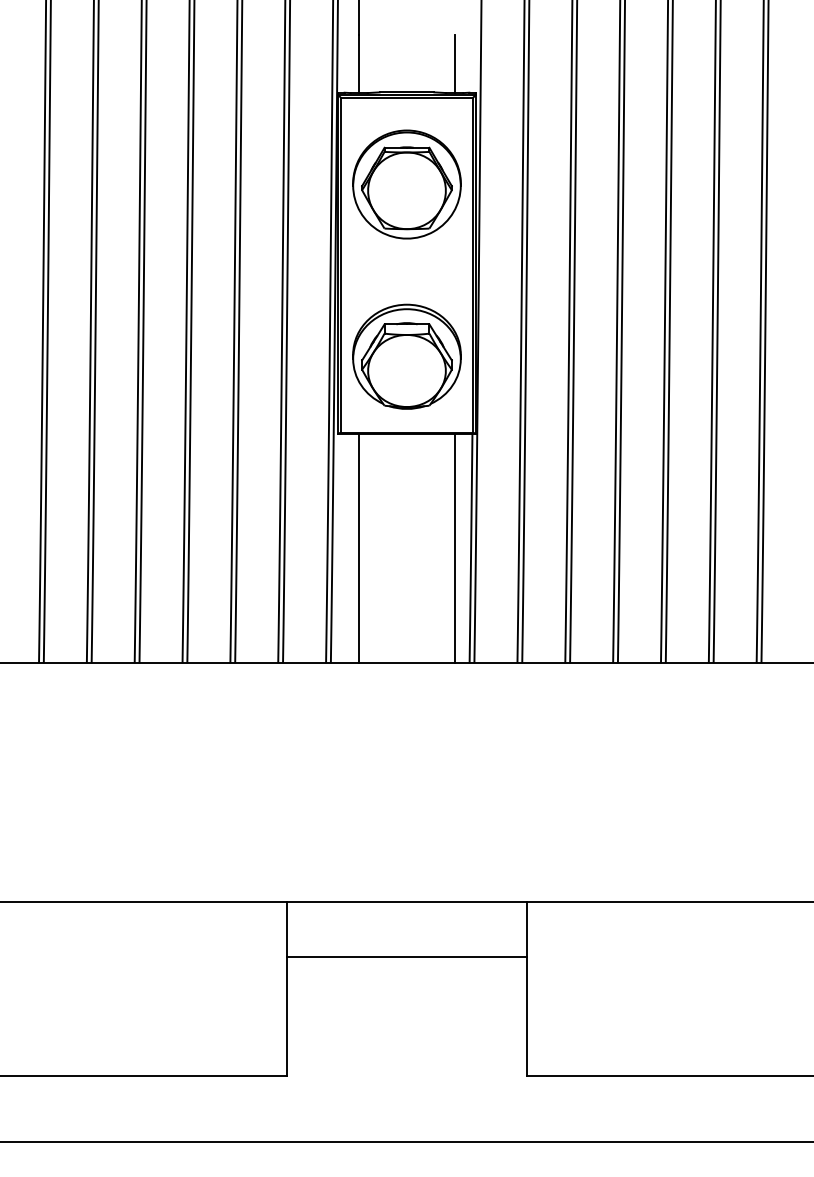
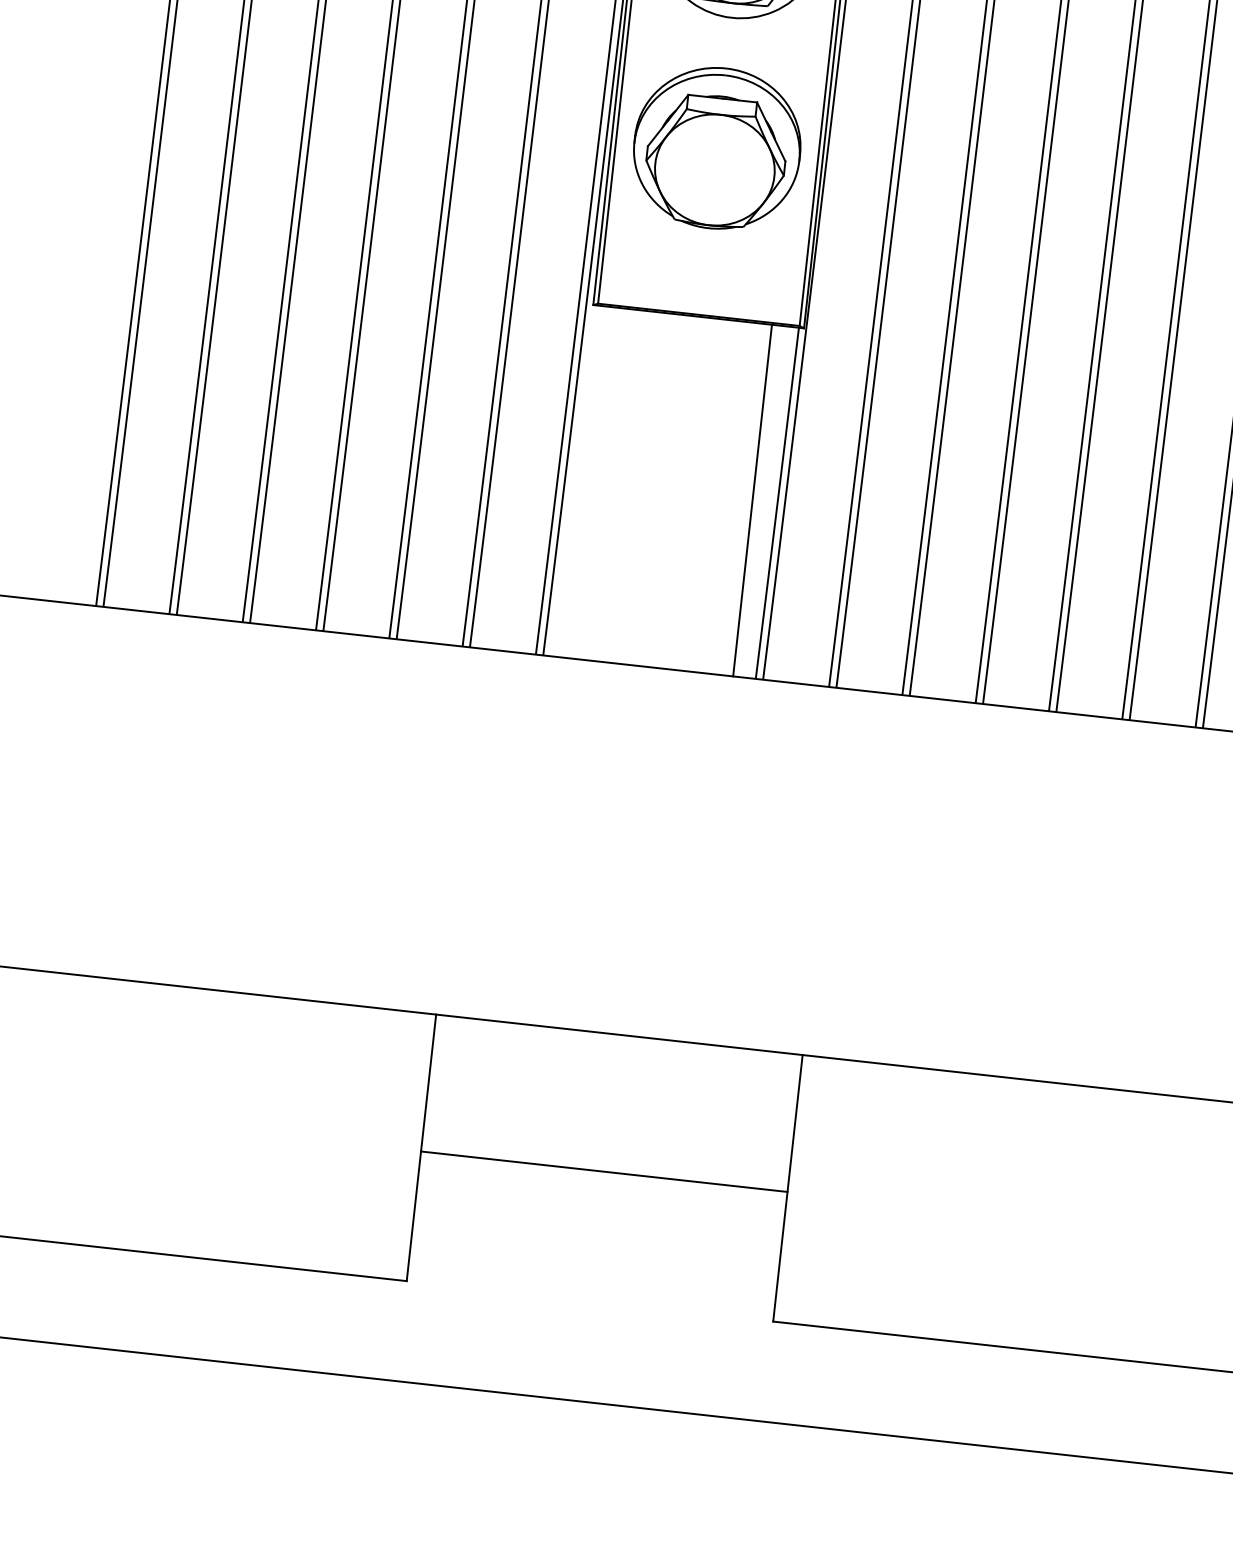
part: (406, 356) -> (716, 147), moved
line: (359, 548) -> (606, 484), removed
line: (406, 956) -> (603, 1171), moved

